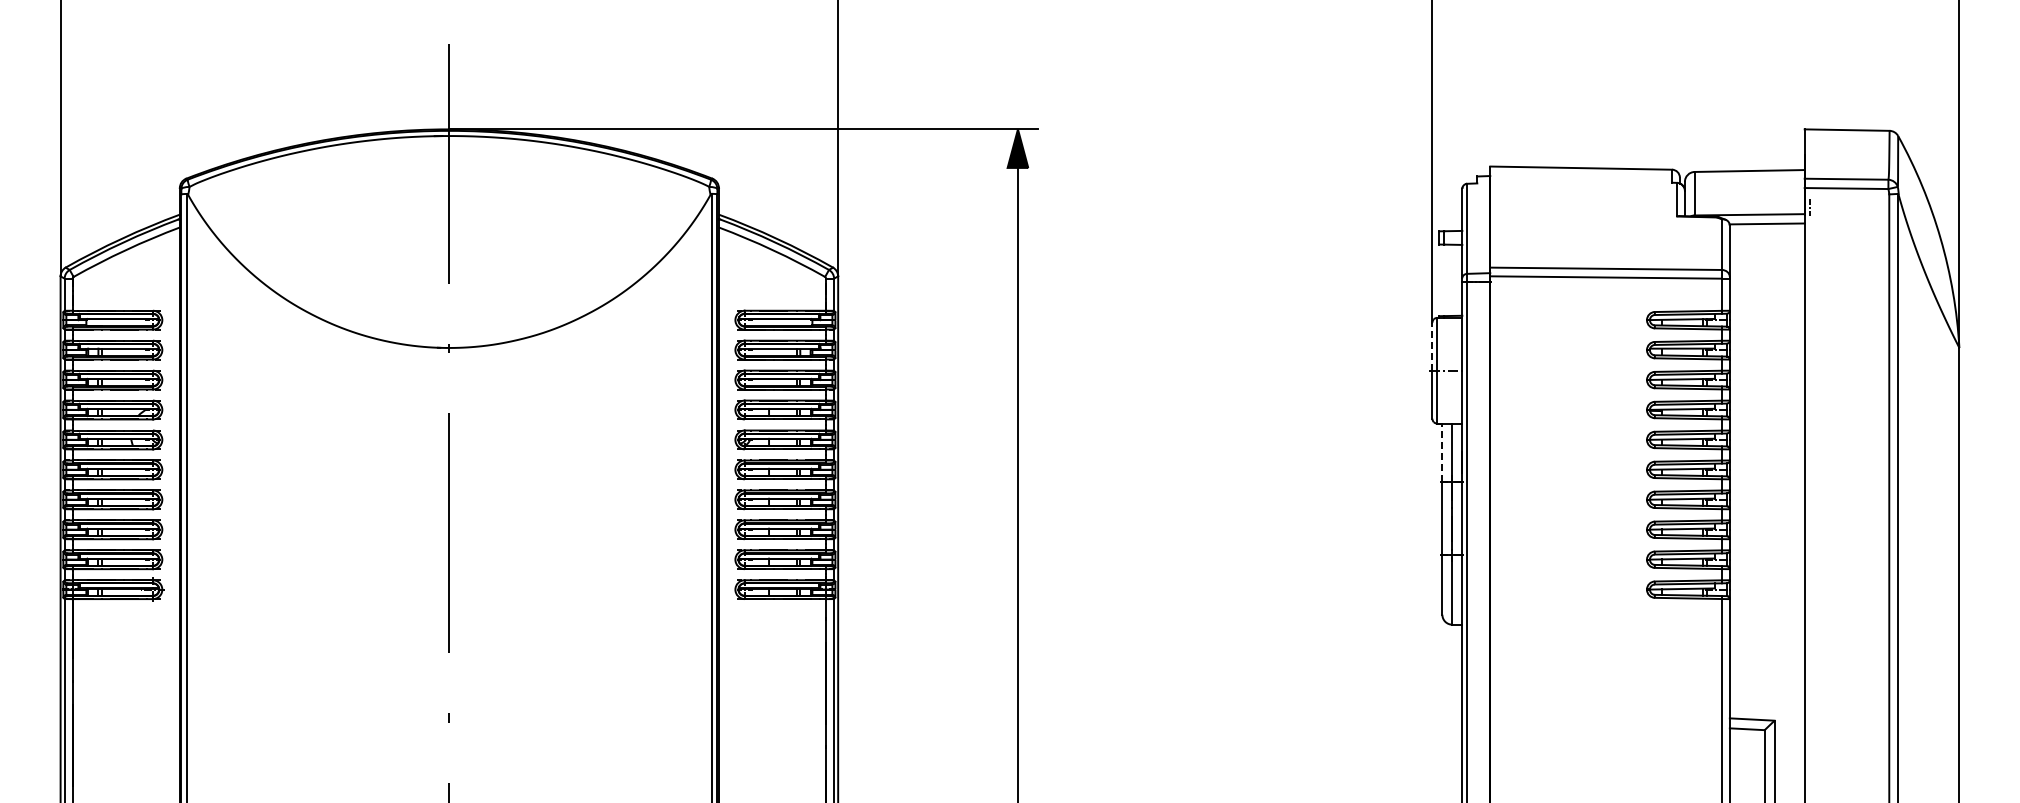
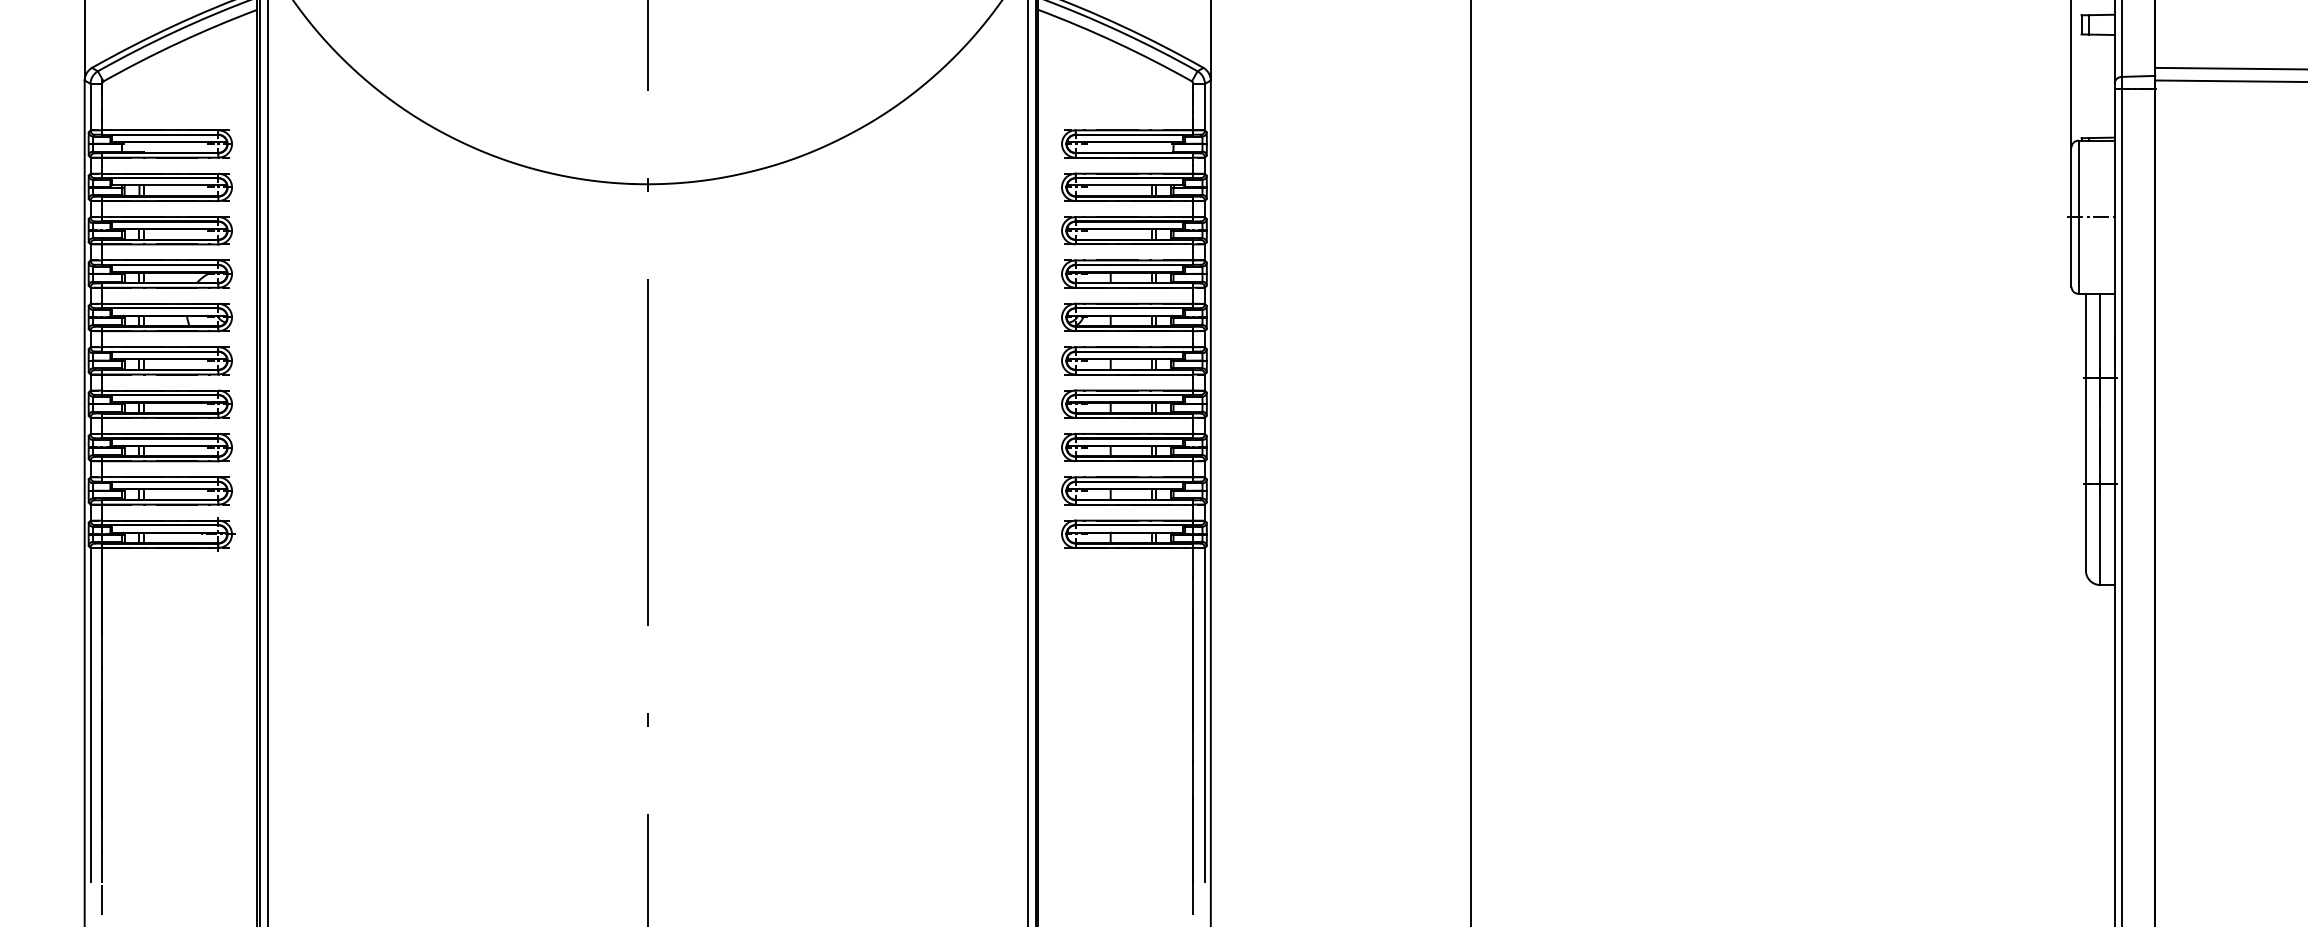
line: (1432, 346) -> (2071, 182), dashed -> solid
line: (1442, 452) -> (2086, 335), dashed -> solid

